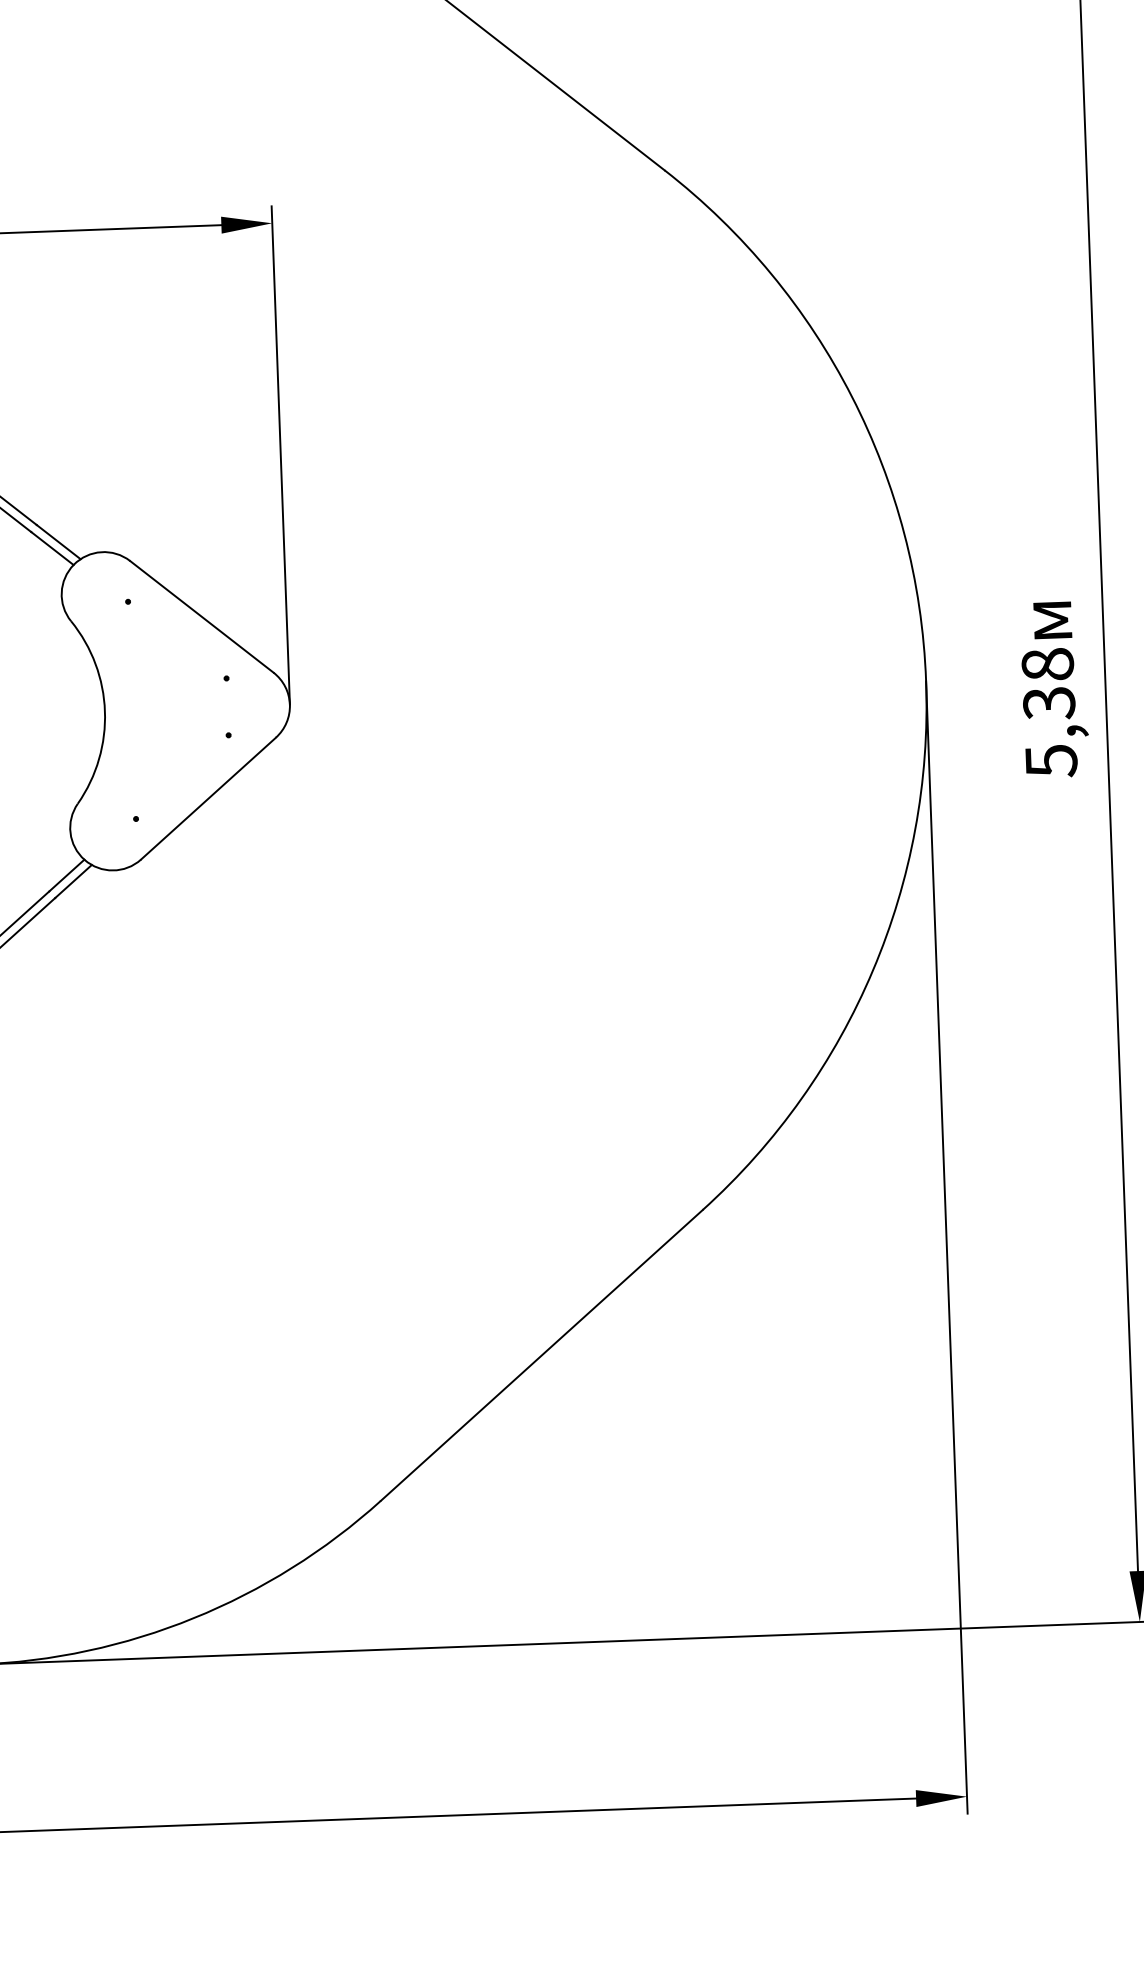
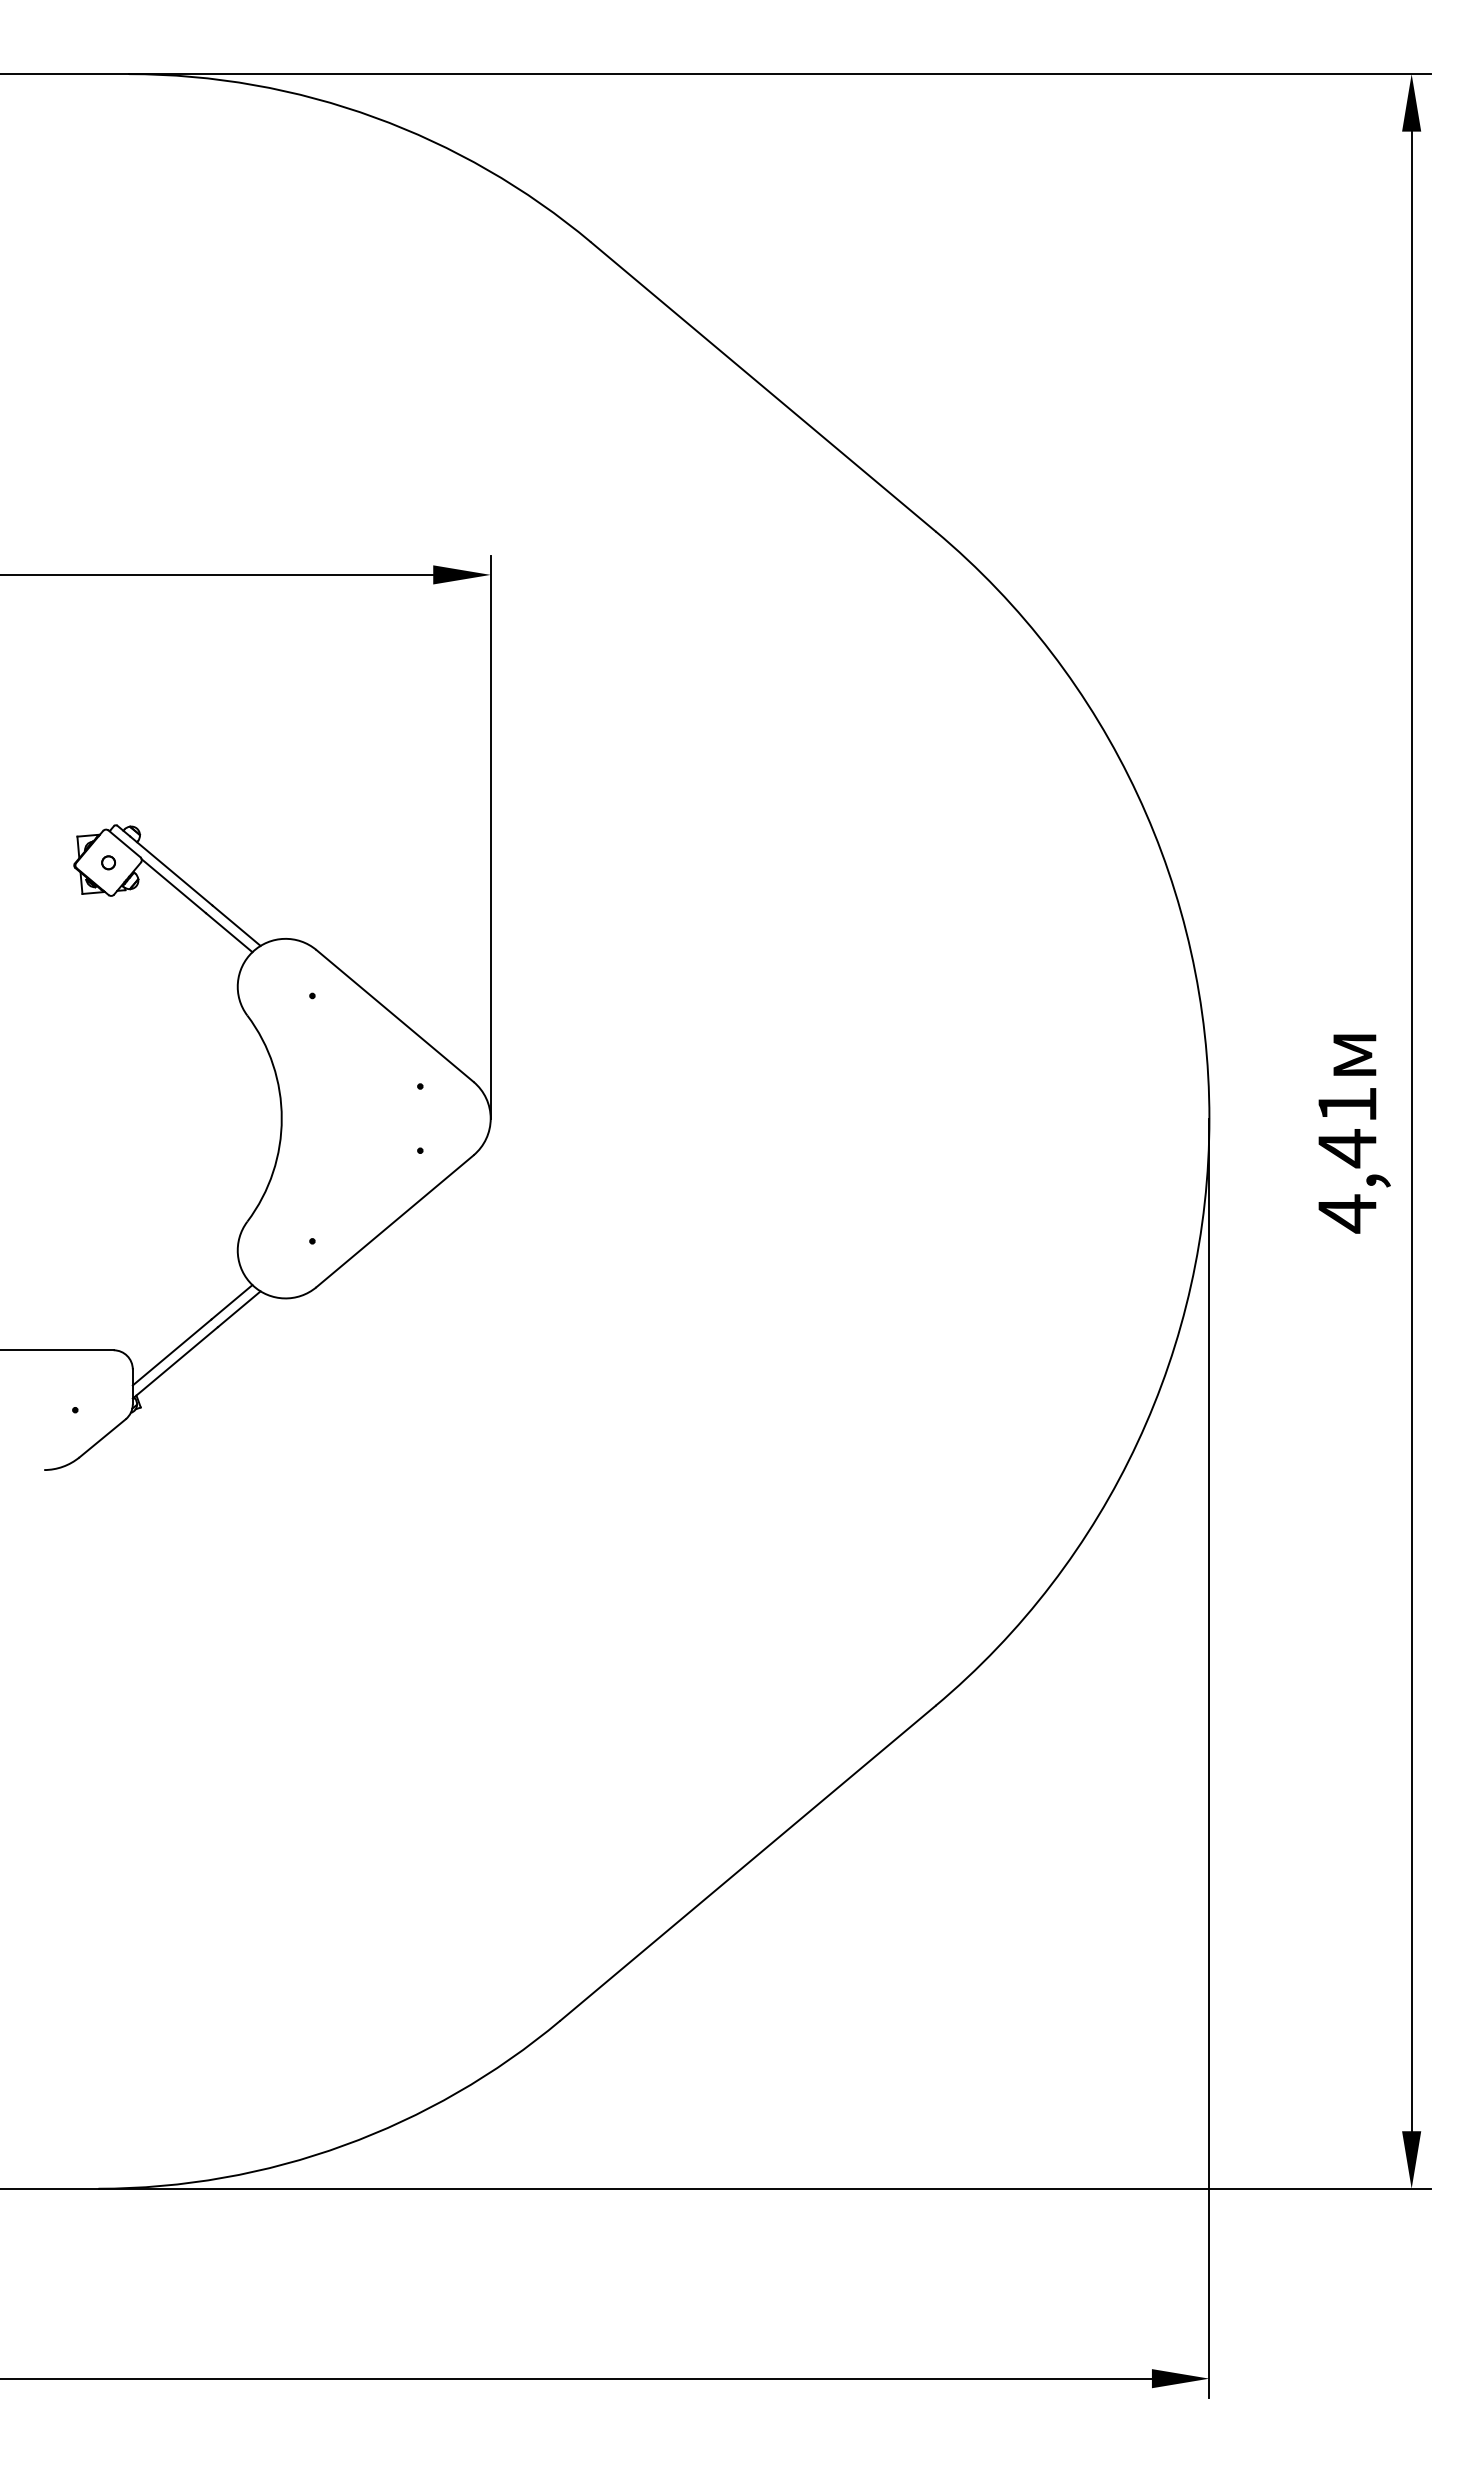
text: (1049, 712) -> (1347, 1159), 5,38 -> 4,41

